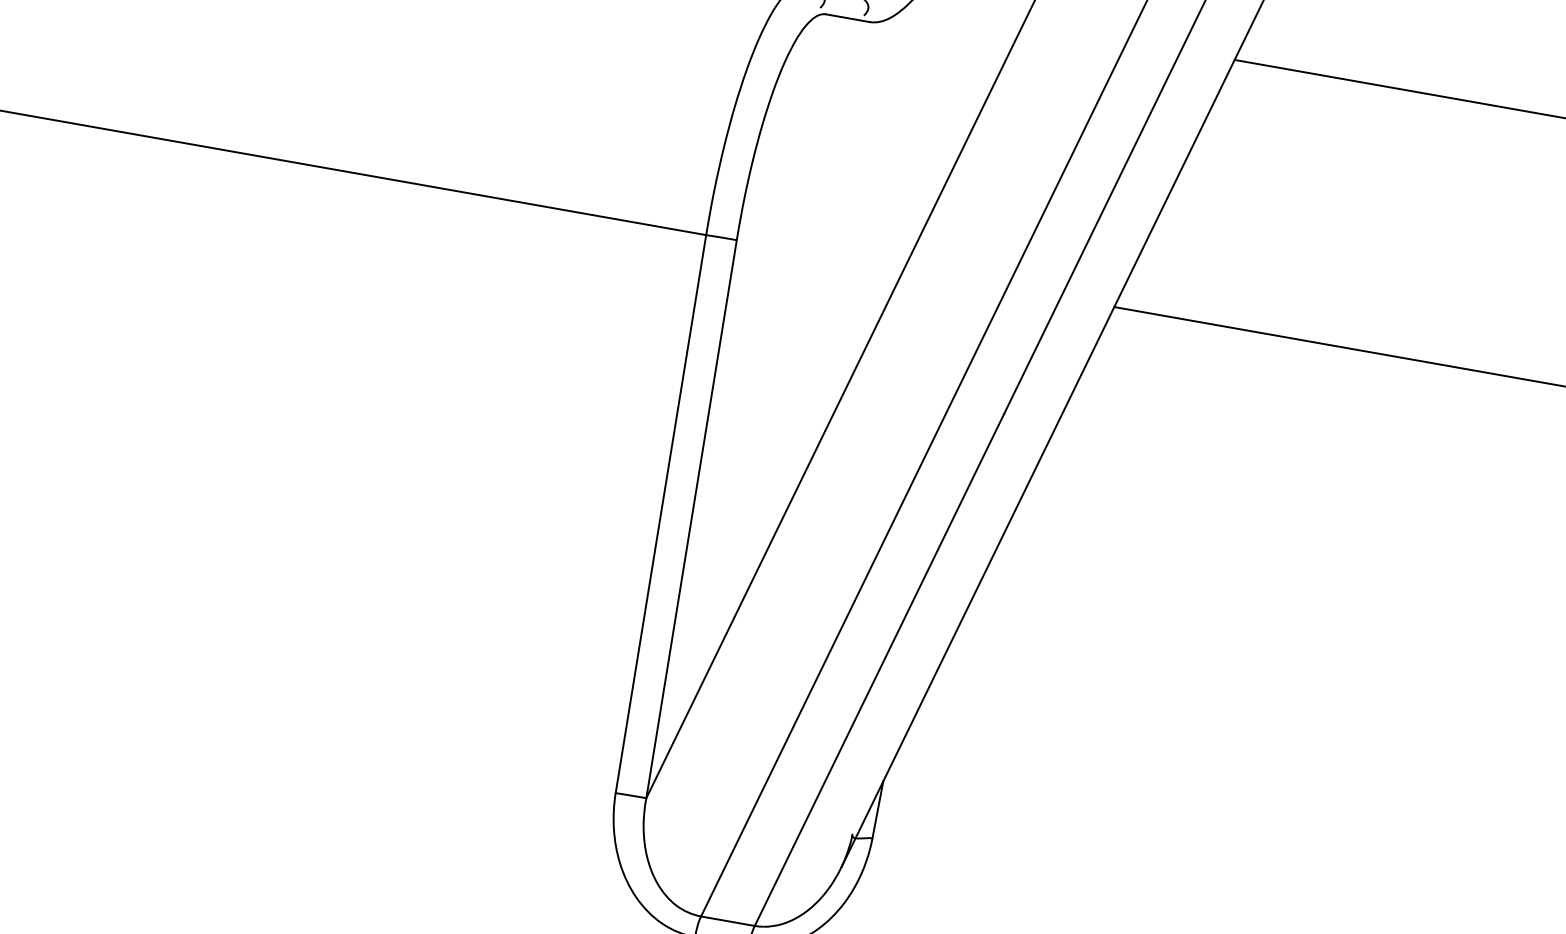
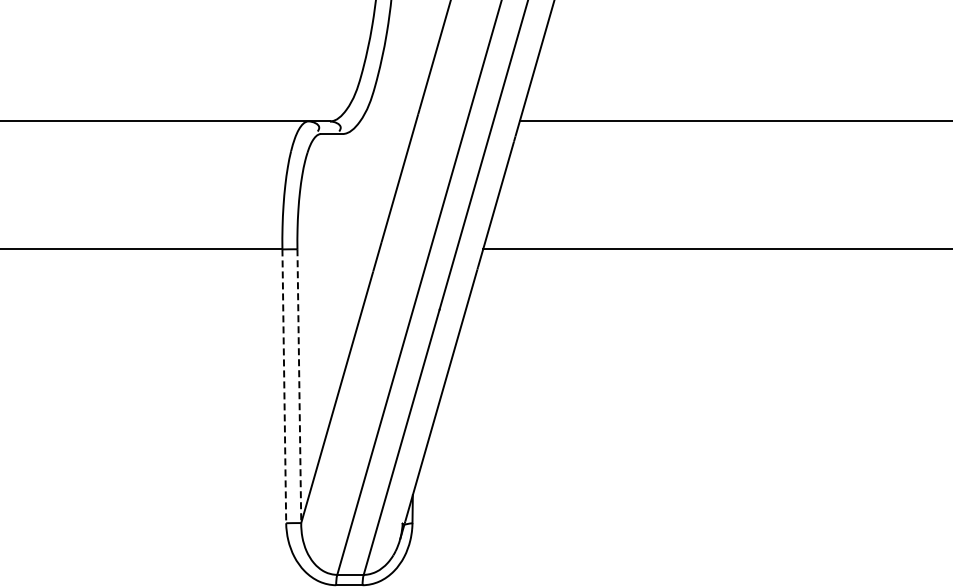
line: (661, 514) -> (284, 386), solid -> dashed
line: (691, 519) -> (299, 386), solid -> dashed

